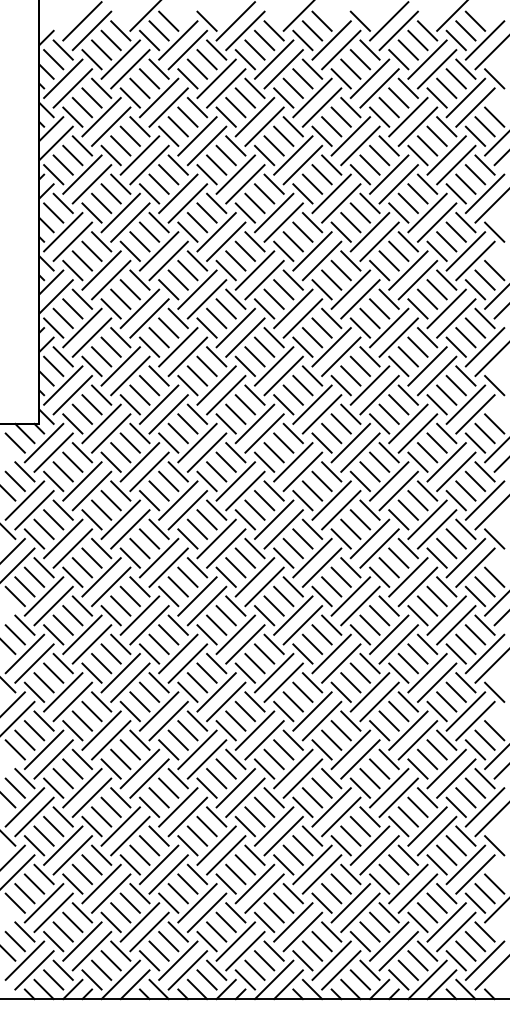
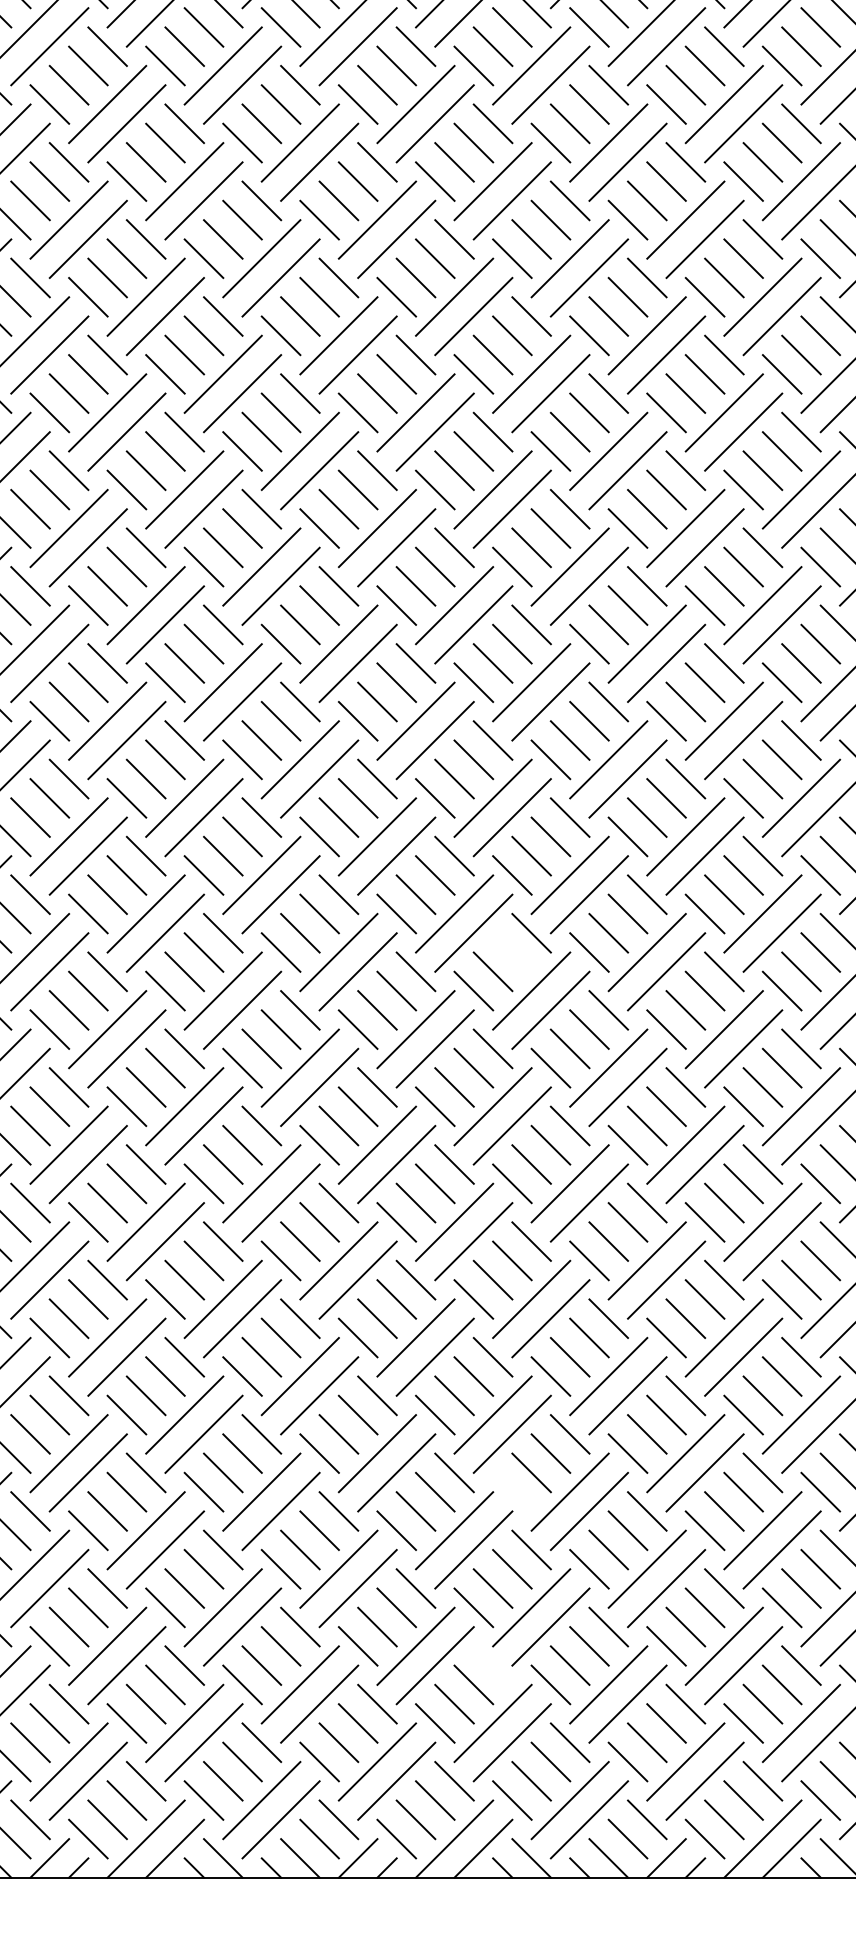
line: (302, 538) -> (511, 951), removed
line: (302, 806) -> (511, 1490), removed
line: (292, 893) -> (491, 1665), removed

